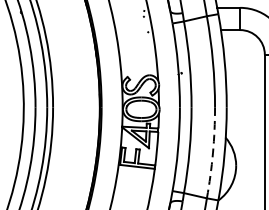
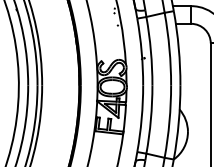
arc: (212, 152) -> (169, 121), dashed -> solid

